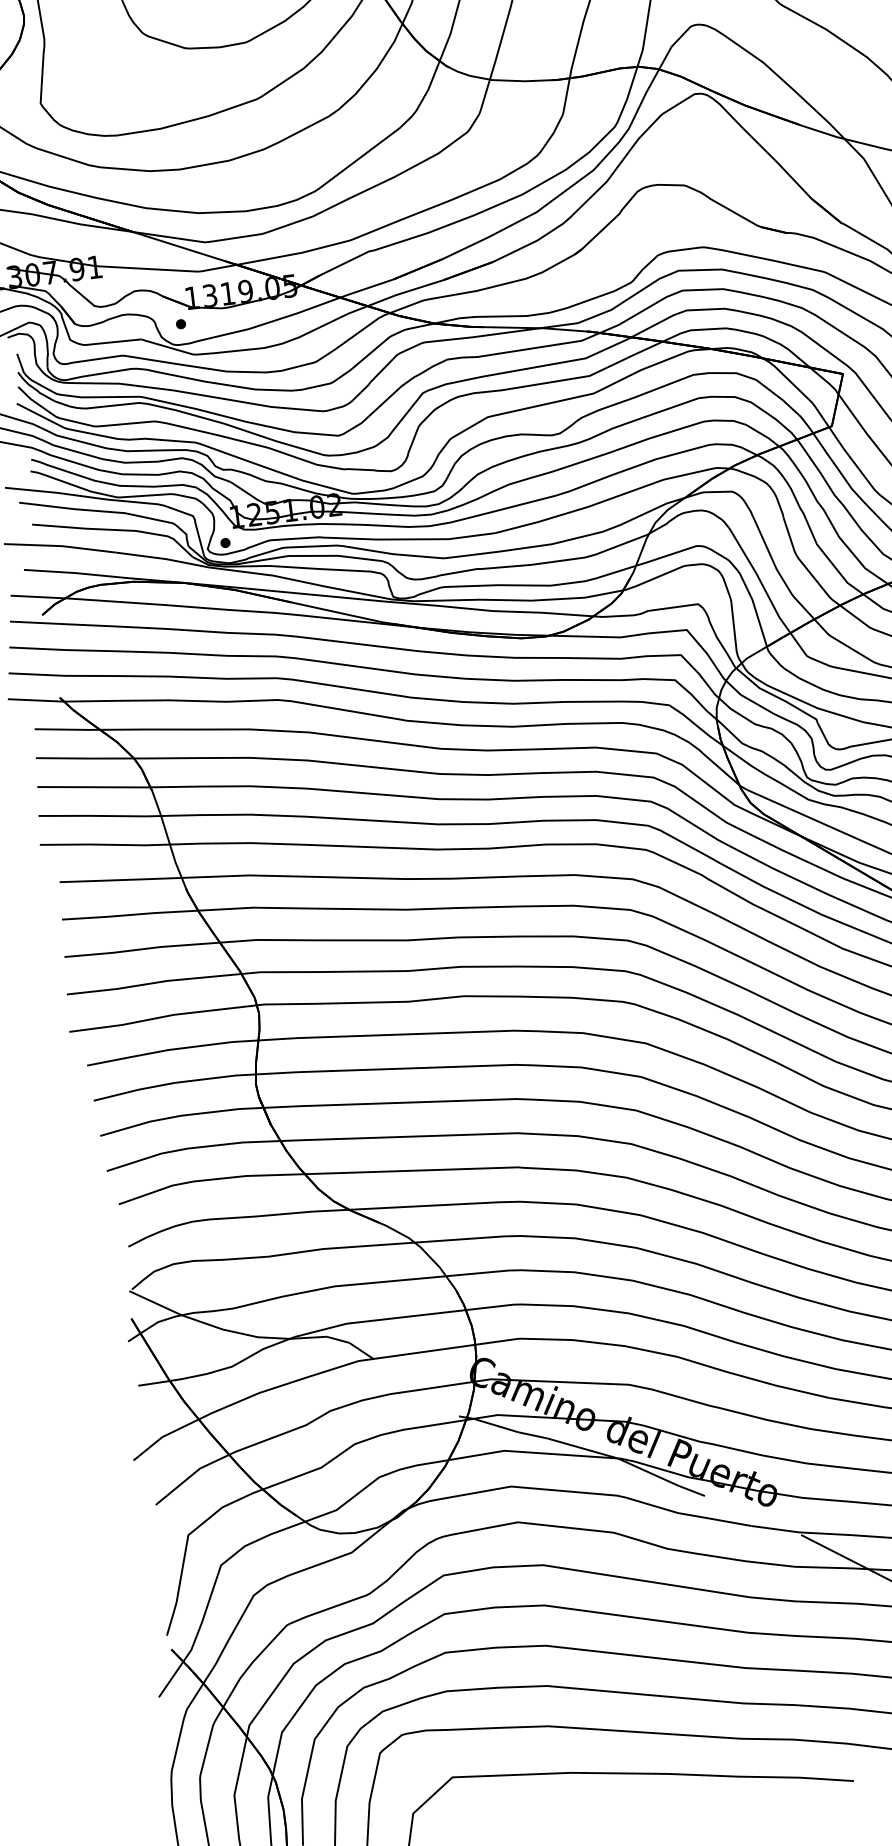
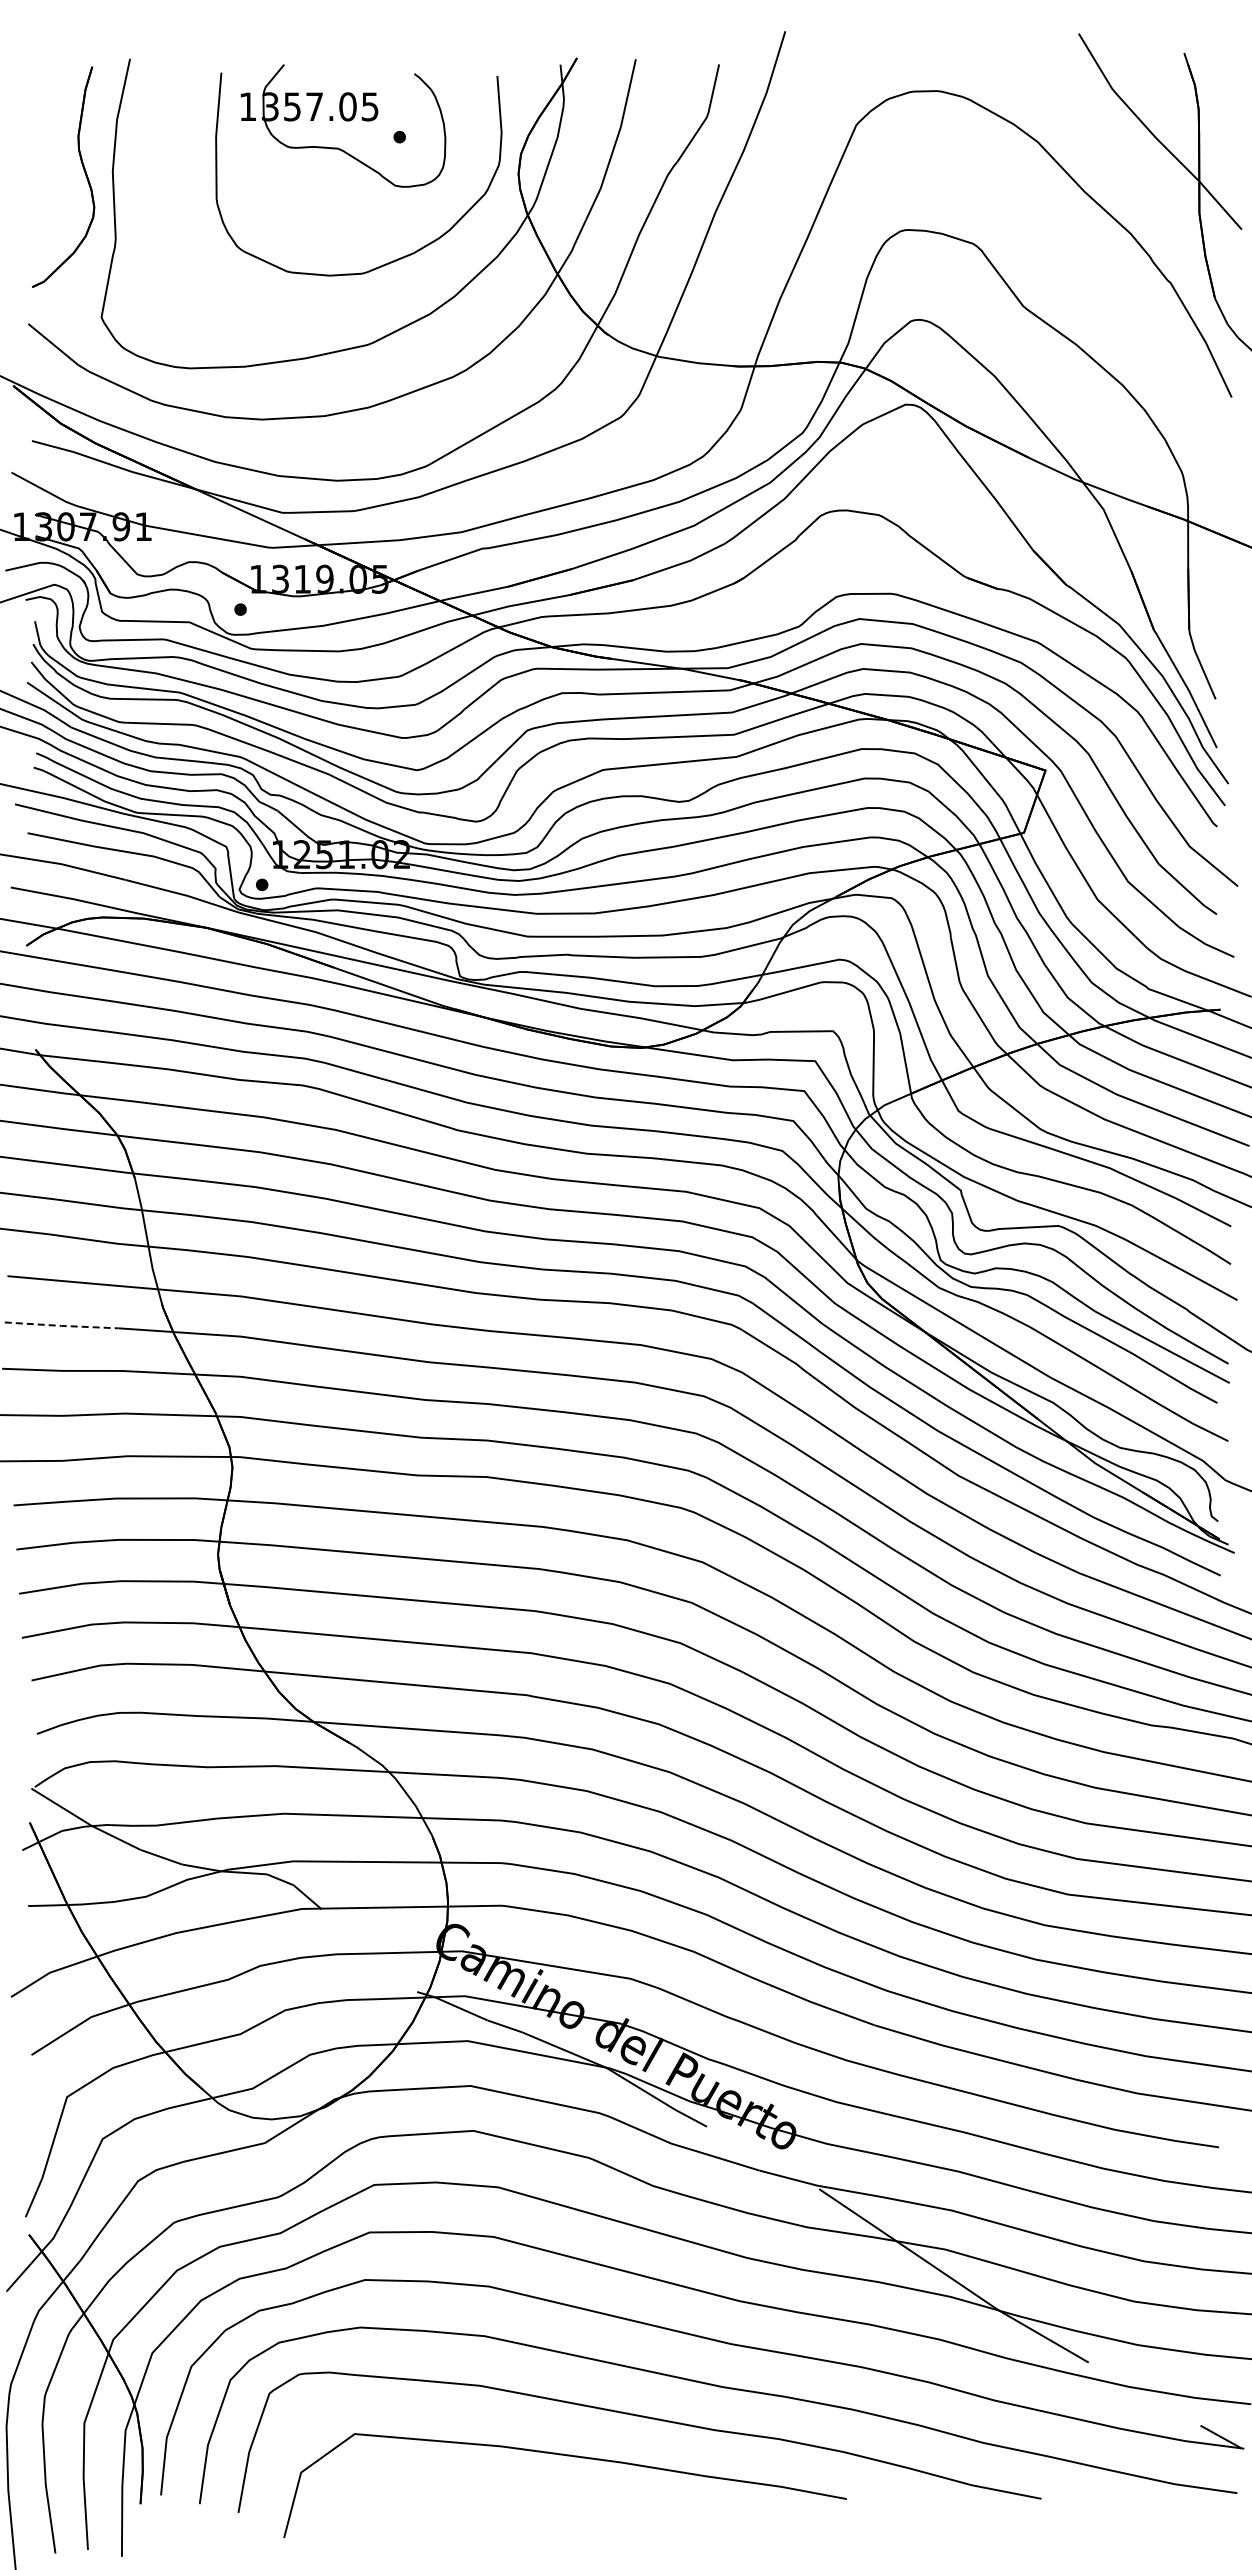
line: (107, 916) -> (61, 1325), solid -> dashed

